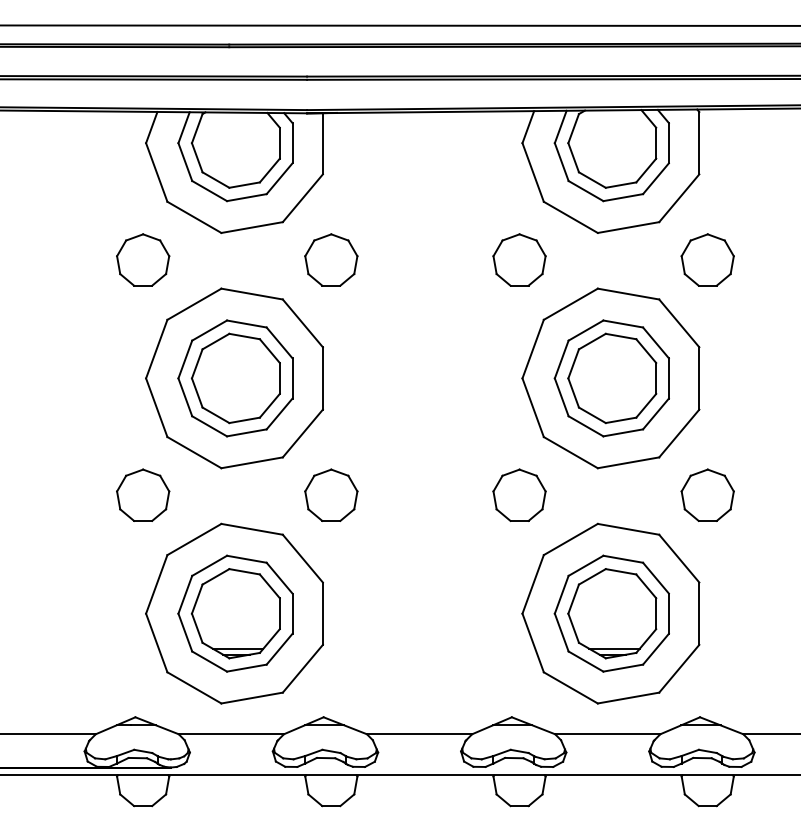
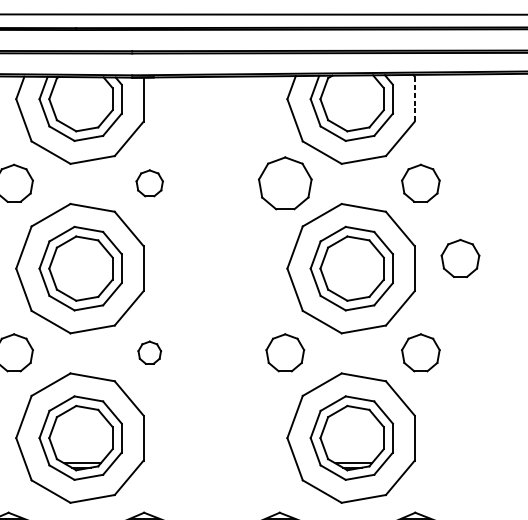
line: (699, 143) -> (414, 99), solid -> dashed
part: (331, 259) -> (149, 182), size x0.7
part: (519, 259) -> (285, 182), size x1.4
part: (762, 363) -> (460, 257), added
part: (331, 494) -> (149, 352), size x0.6

